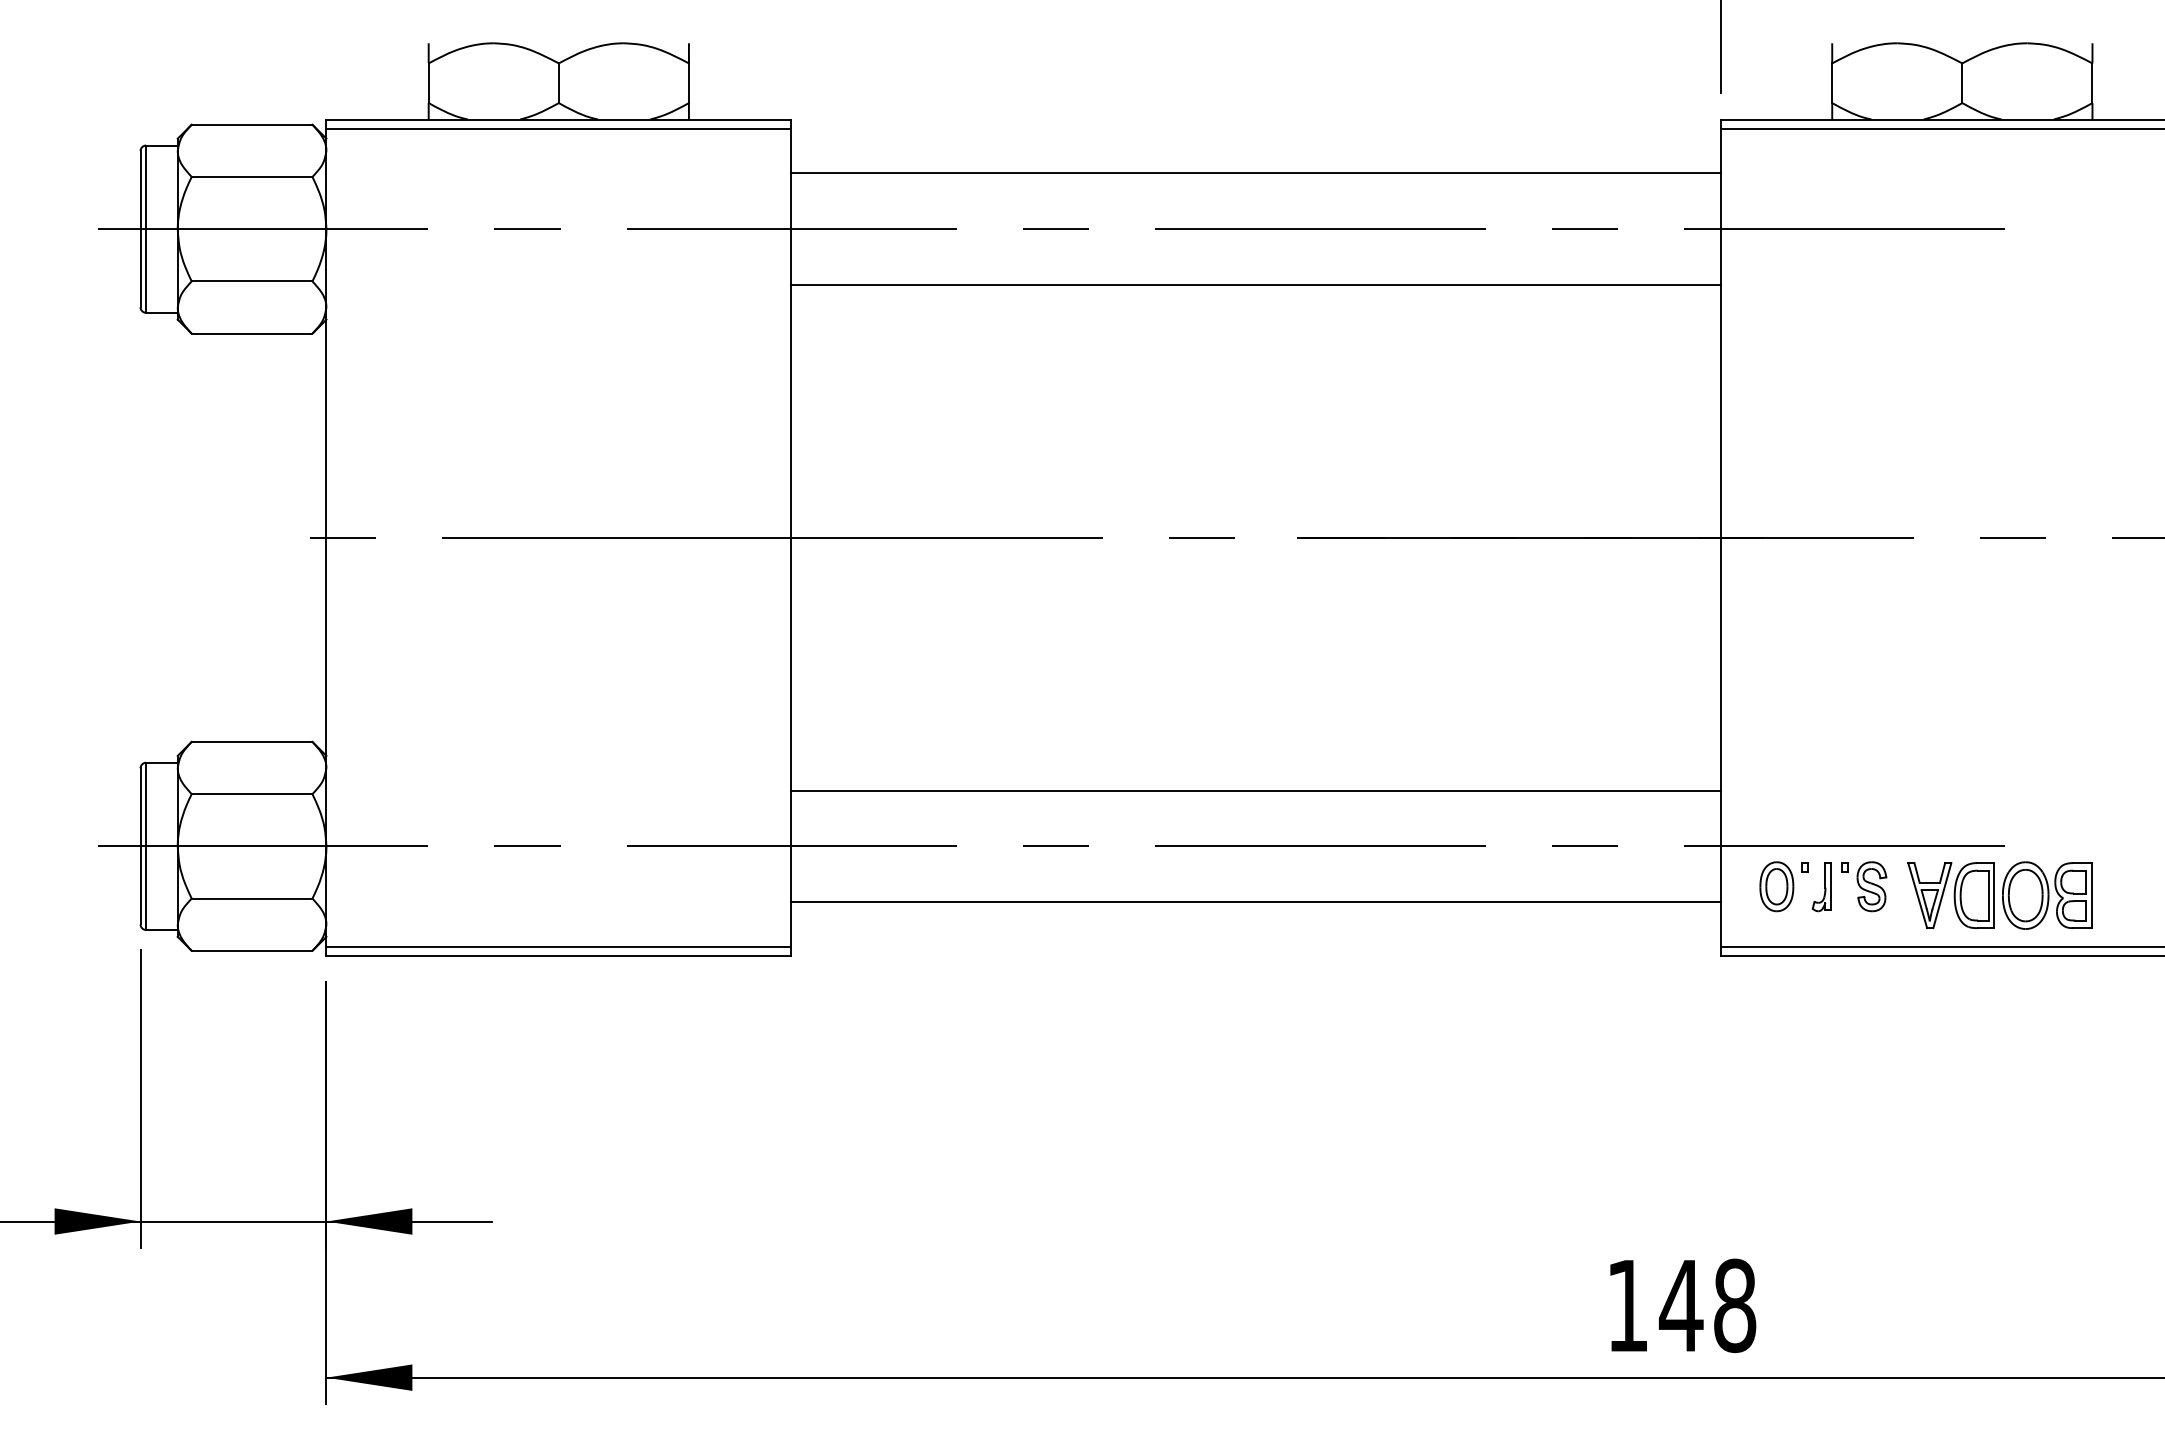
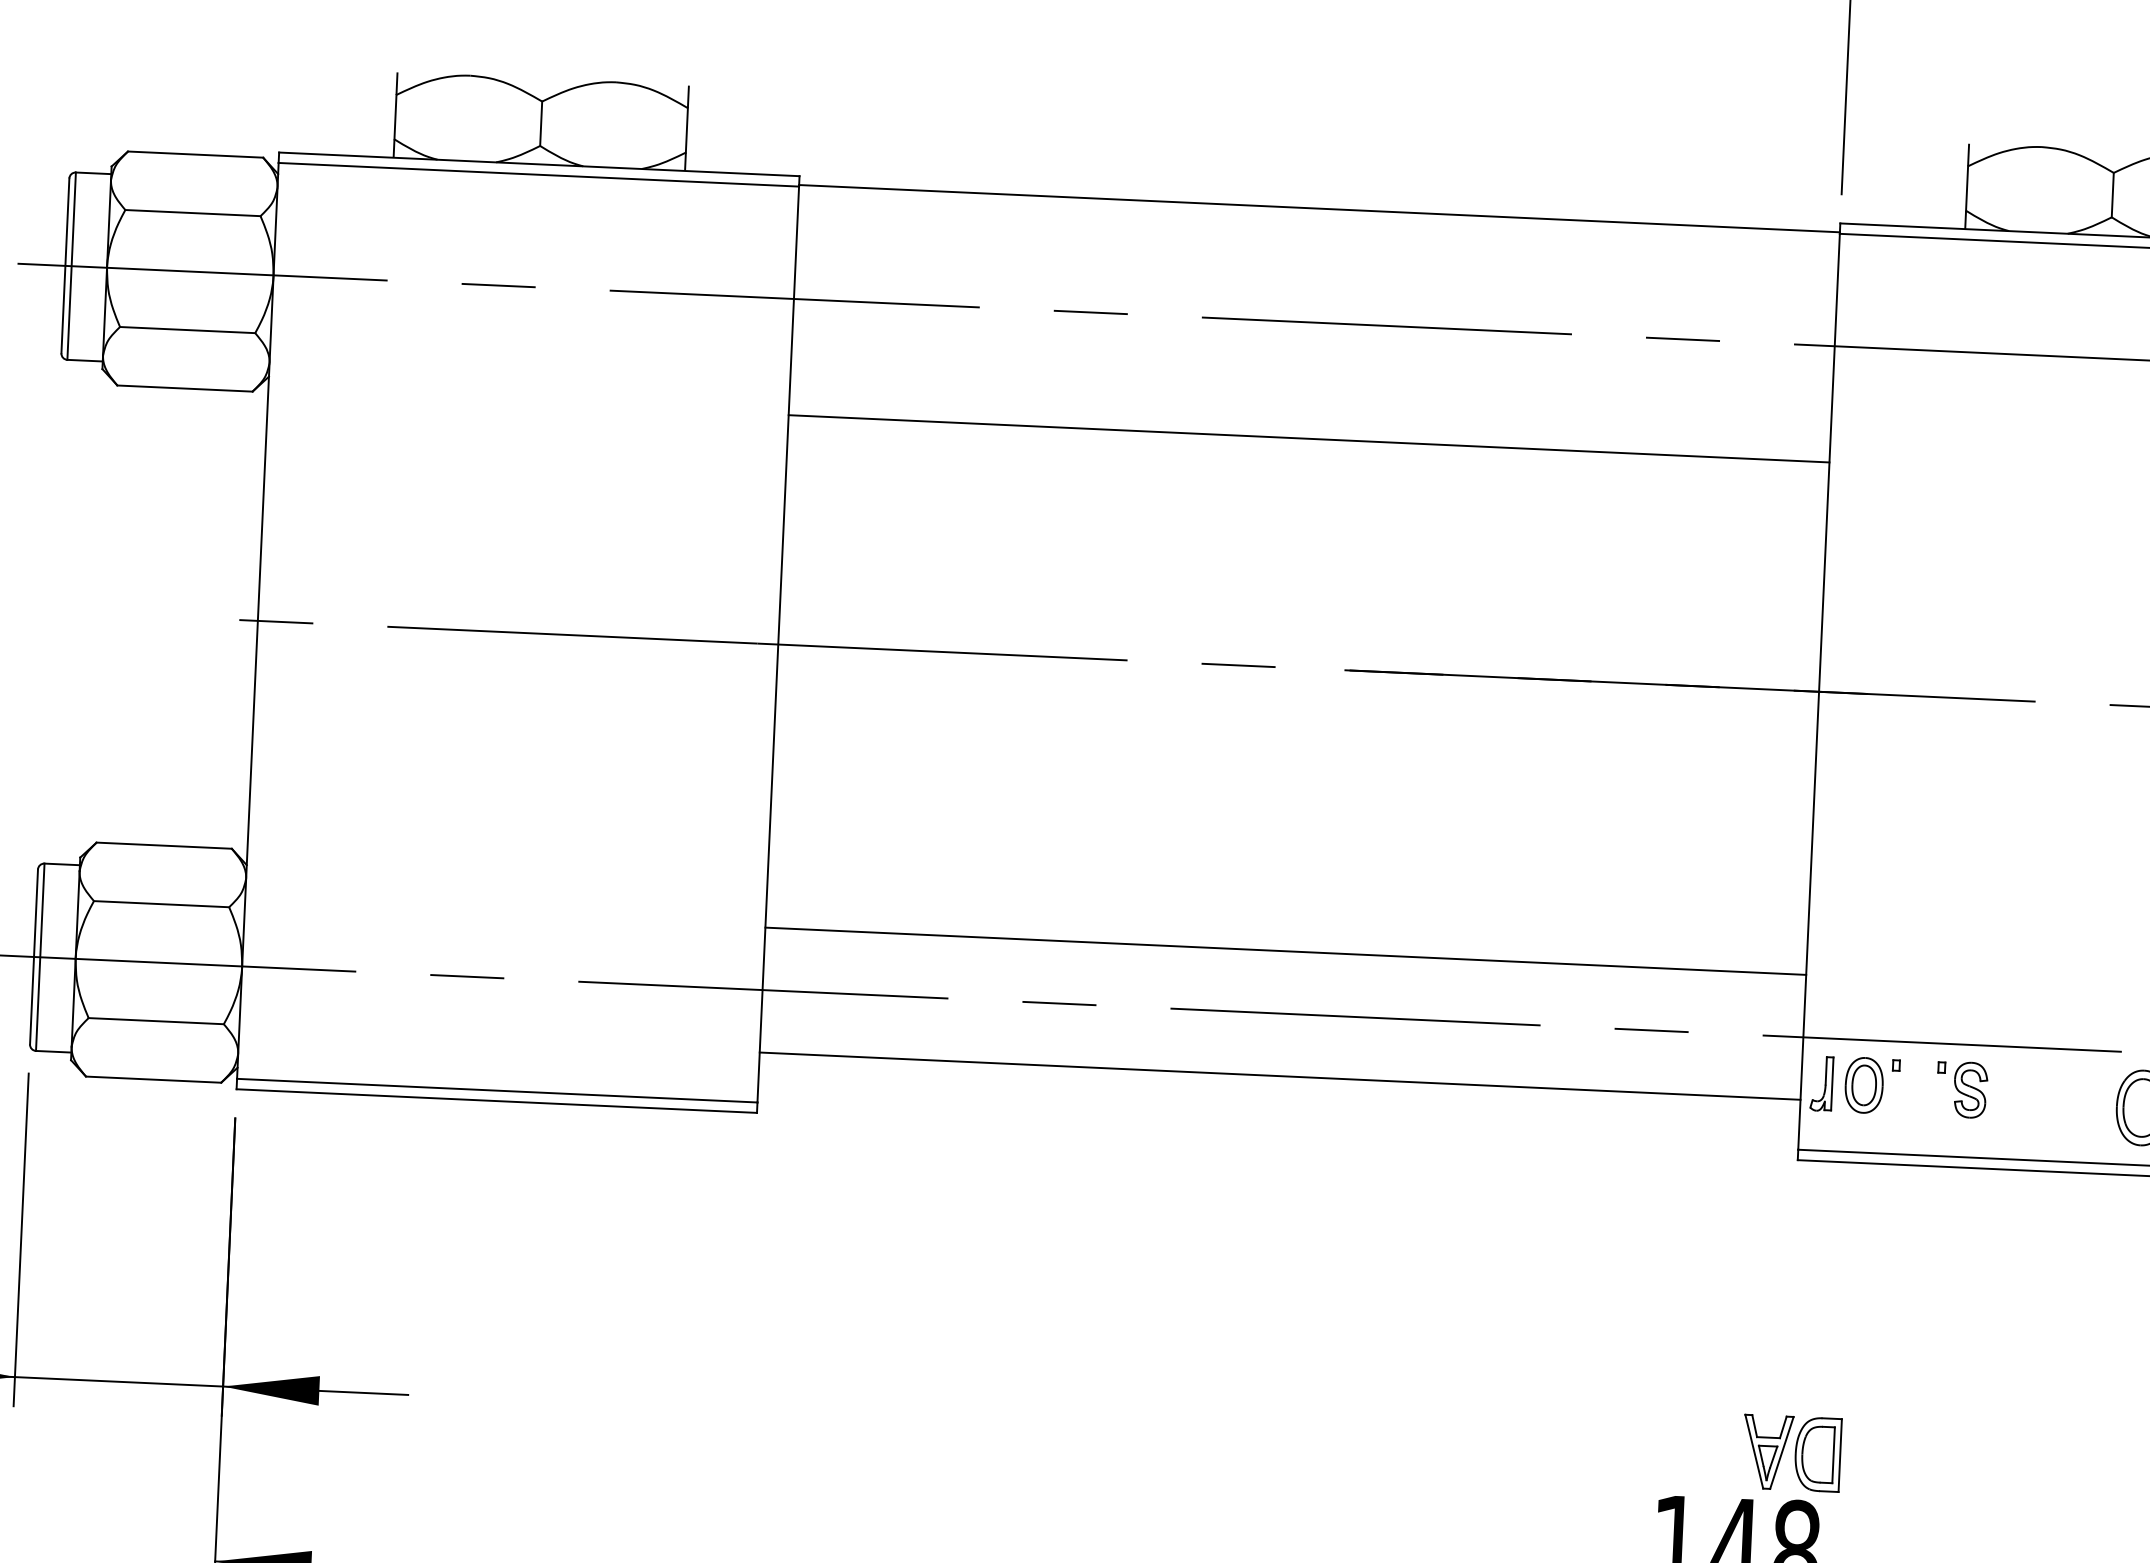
line: (1255, 173) -> (1319, 208), moved
line: (1255, 284) -> (1308, 438), moved
part: (1821, 887) -> (1821, 1084), moved
part: (1950, 895) -> (1791, 1453), moved

